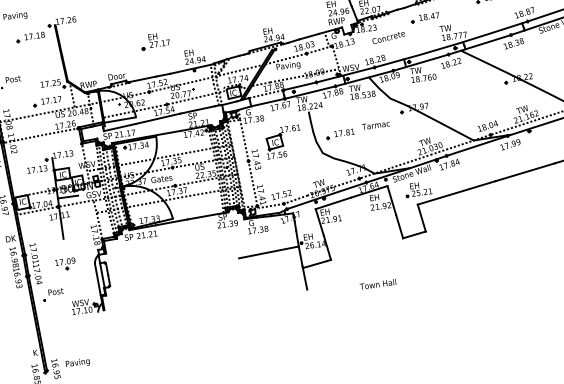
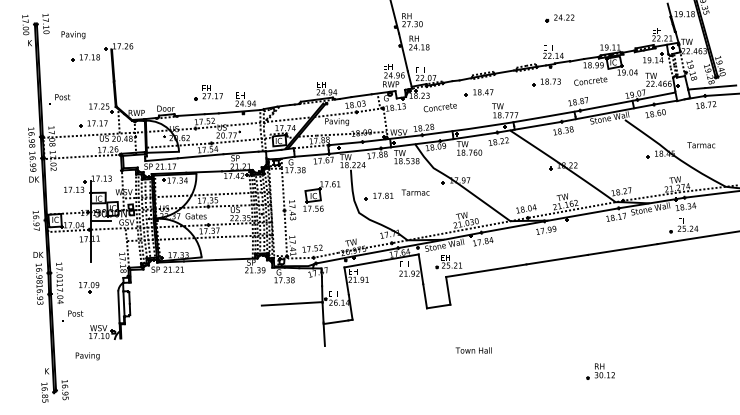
part: (155, 40) -> (208, 92), moved
text: (377, 284) -> (473, 350), moved
text: (77, 363) -> (87, 356), moved

